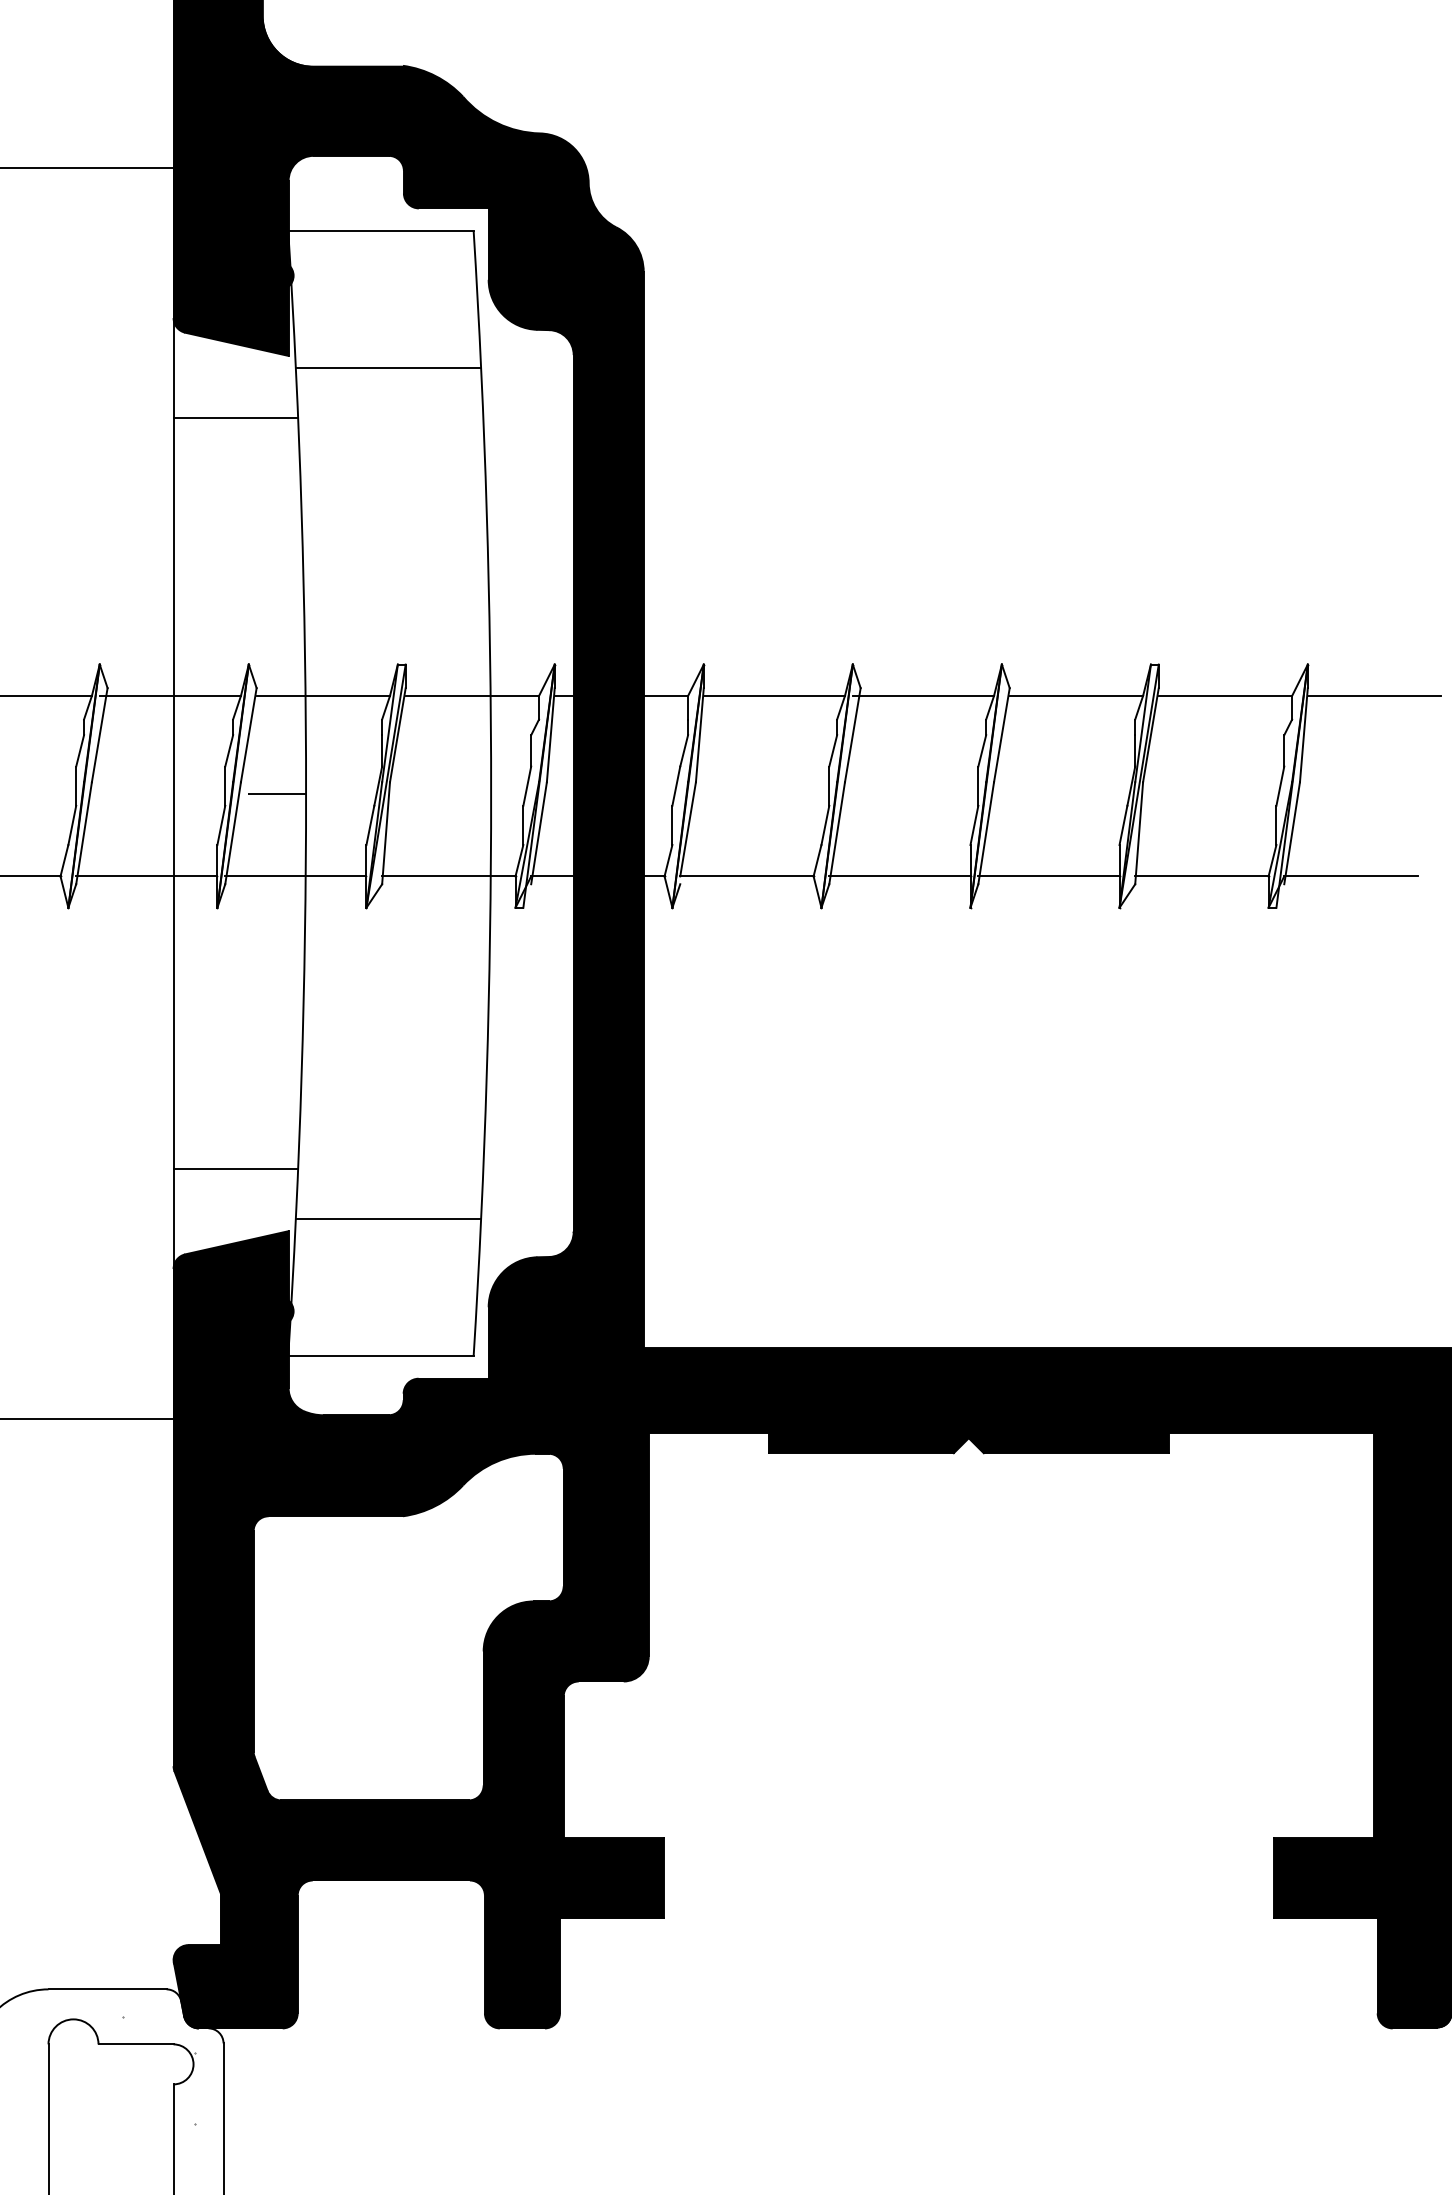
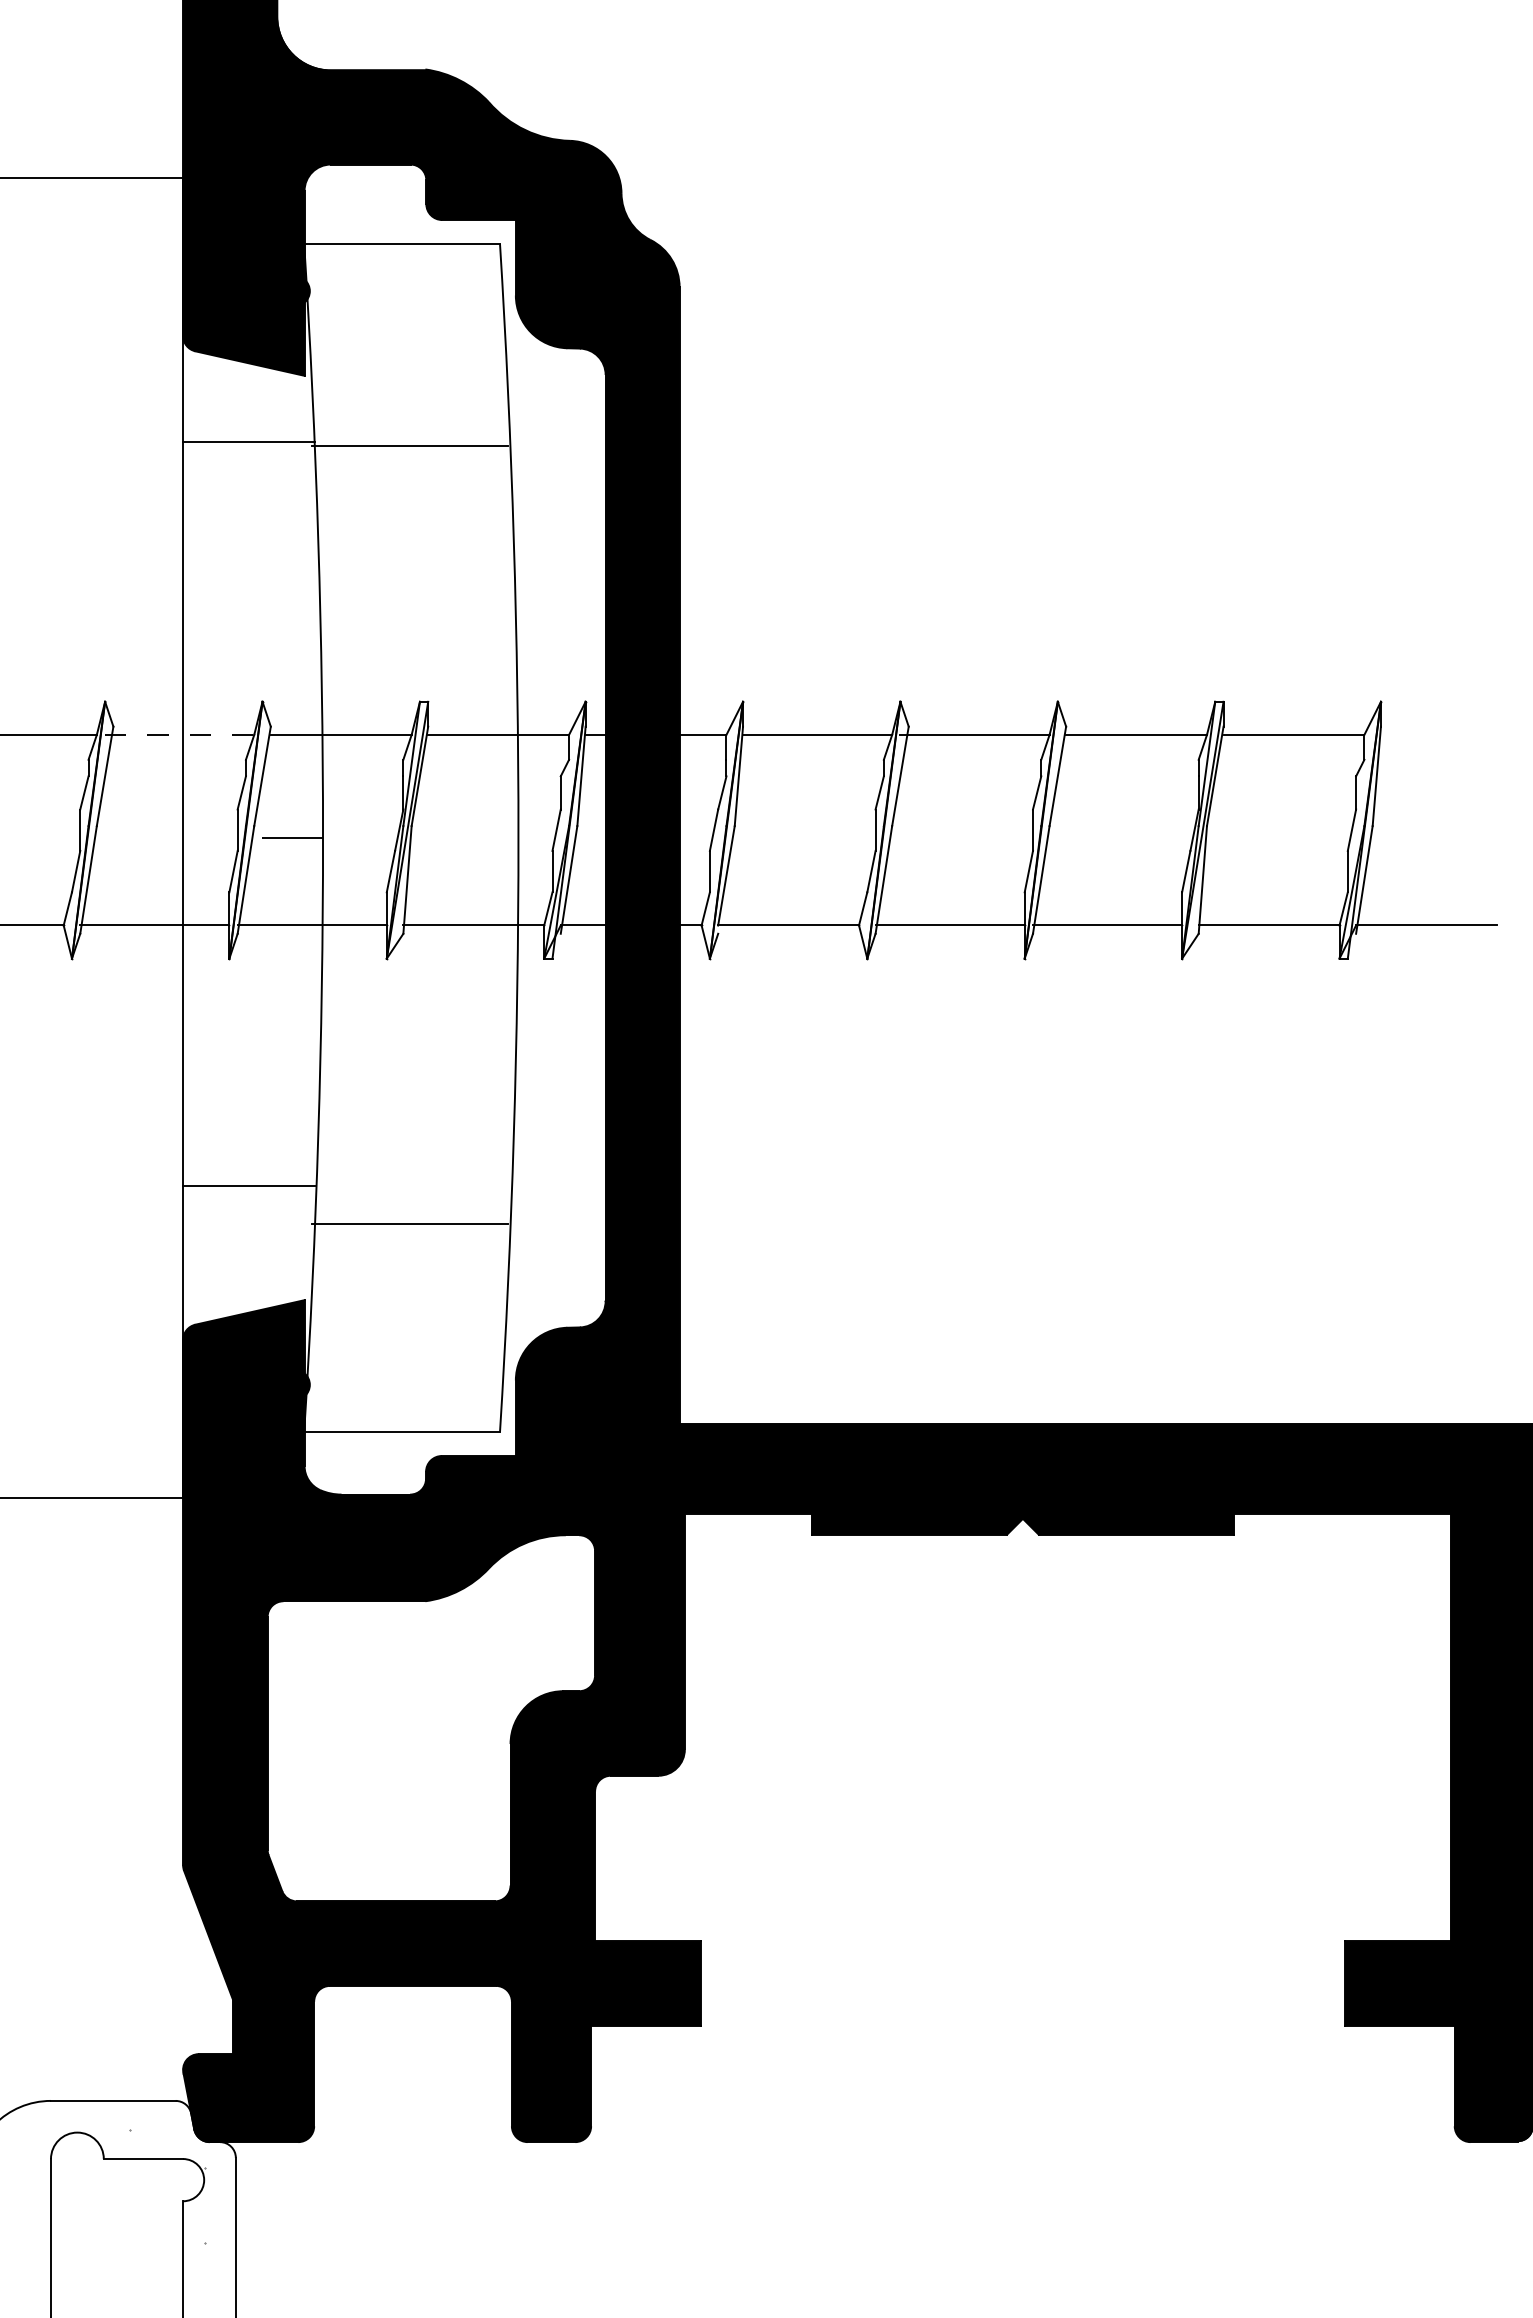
line: (388, 368) -> (410, 446), moved
line: (170, 695) -> (179, 734), solid -> dashed
line: (1374, 695) -> (1451, 734), removed
line: (235, 1168) -> (248, 1185), moved
line: (388, 1218) -> (410, 1223), moved

